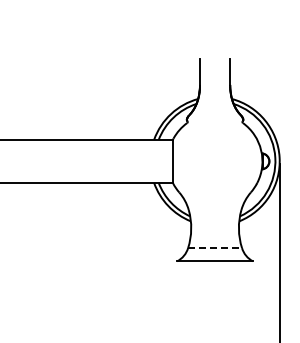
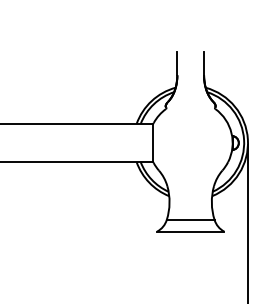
line: (215, 248) -> (191, 220), dashed -> solid

